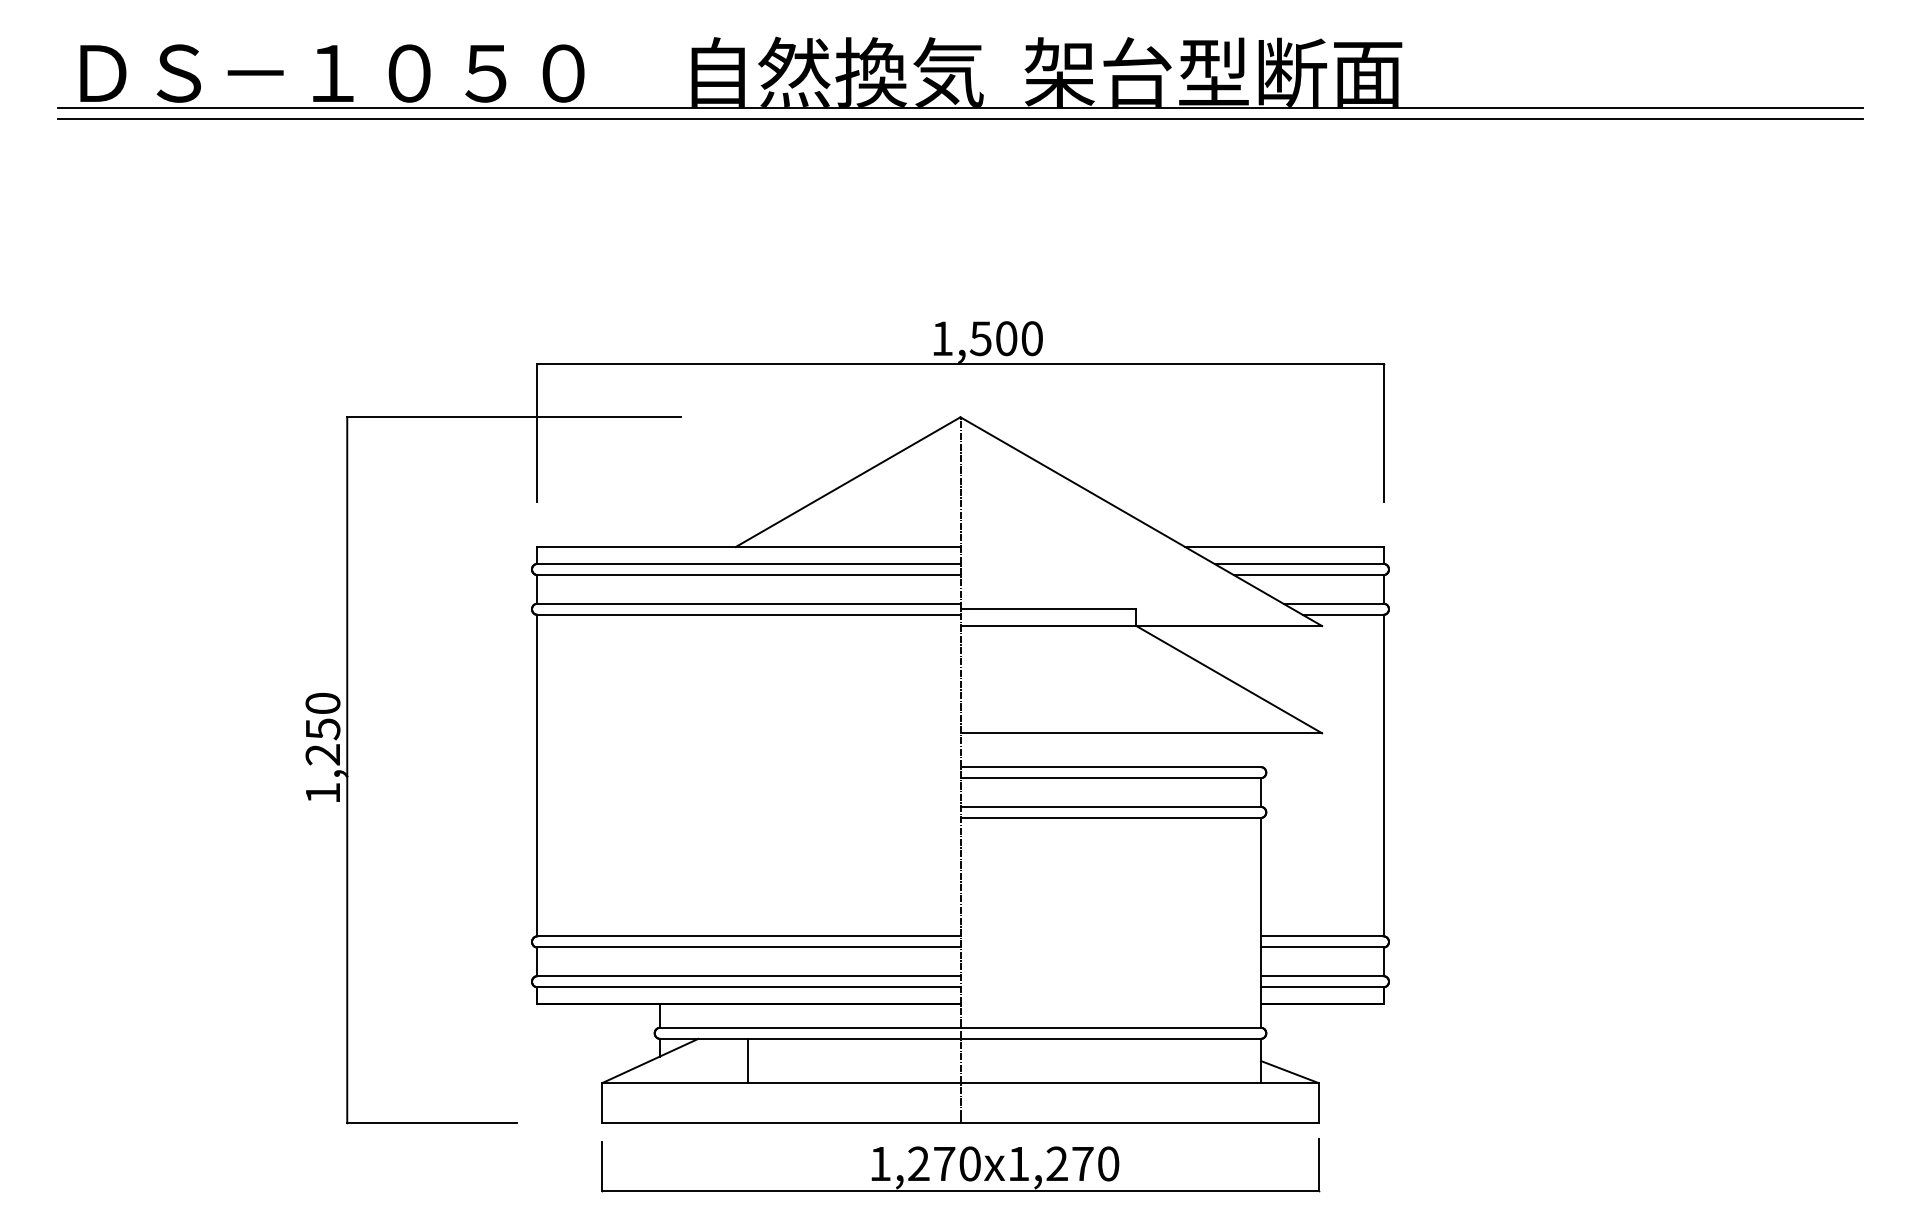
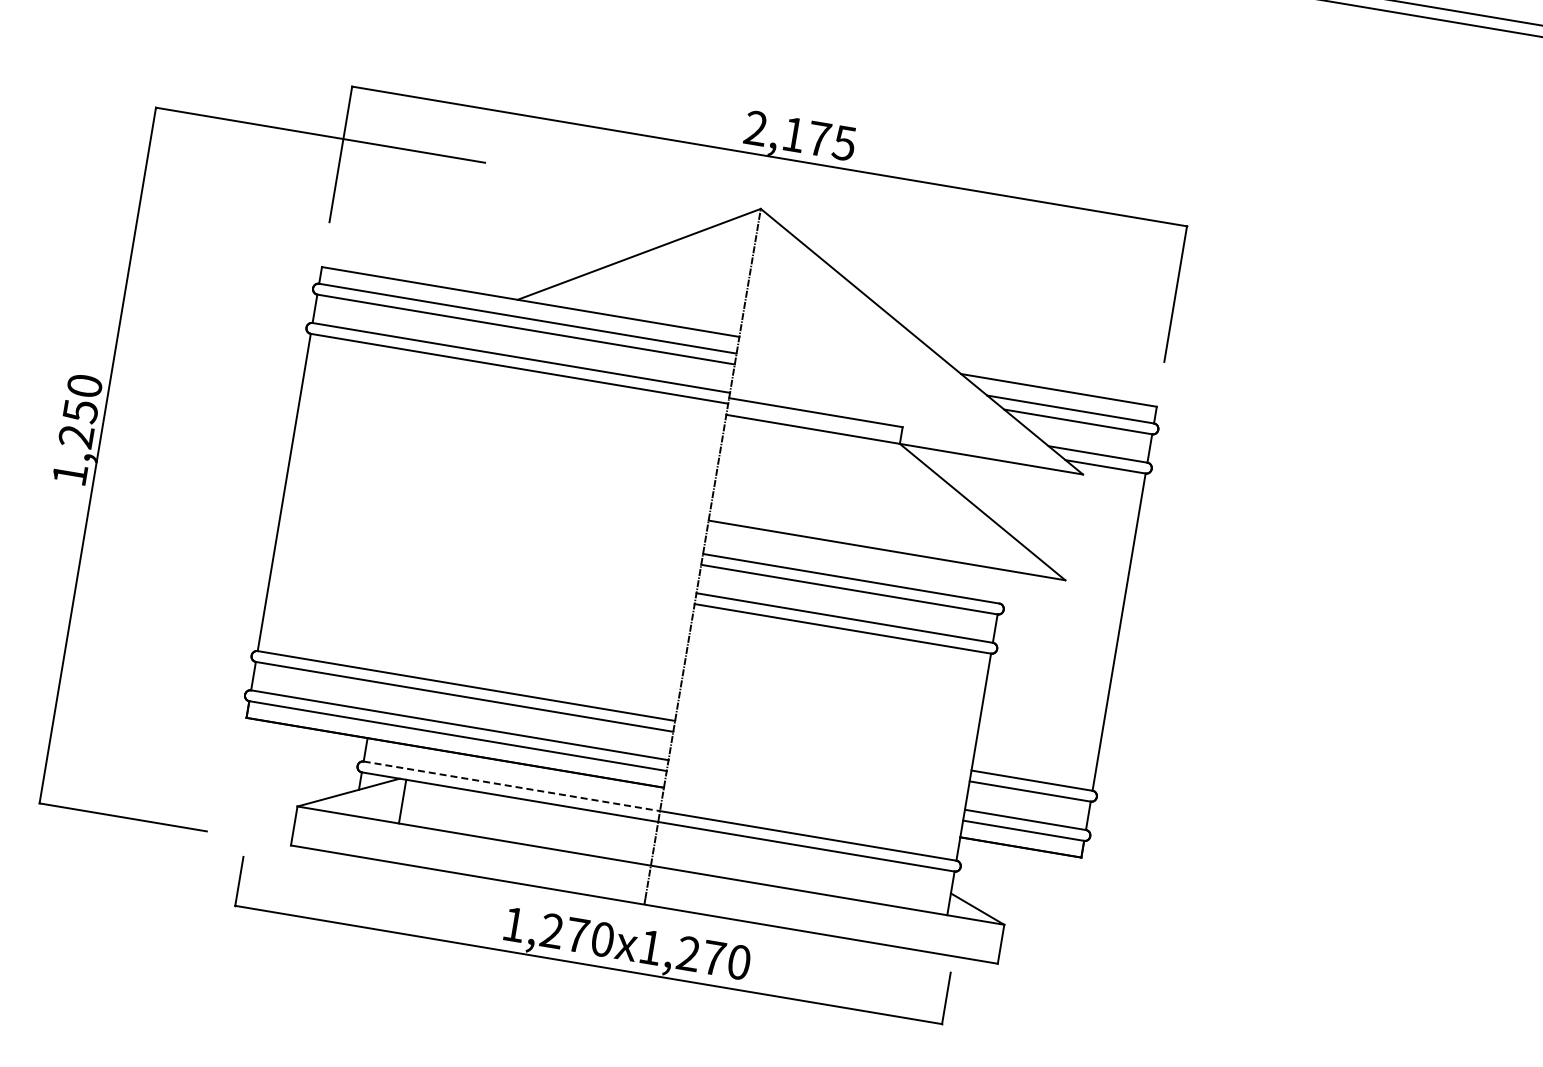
text: (986, 338) -> (799, 135), 1,500 -> 2,175
line: (810, 1027) -> (512, 786), solid -> dashed
line: (748, 1060) -> (403, 801), moved
part: (960, 1165) -> (592, 939), moved

